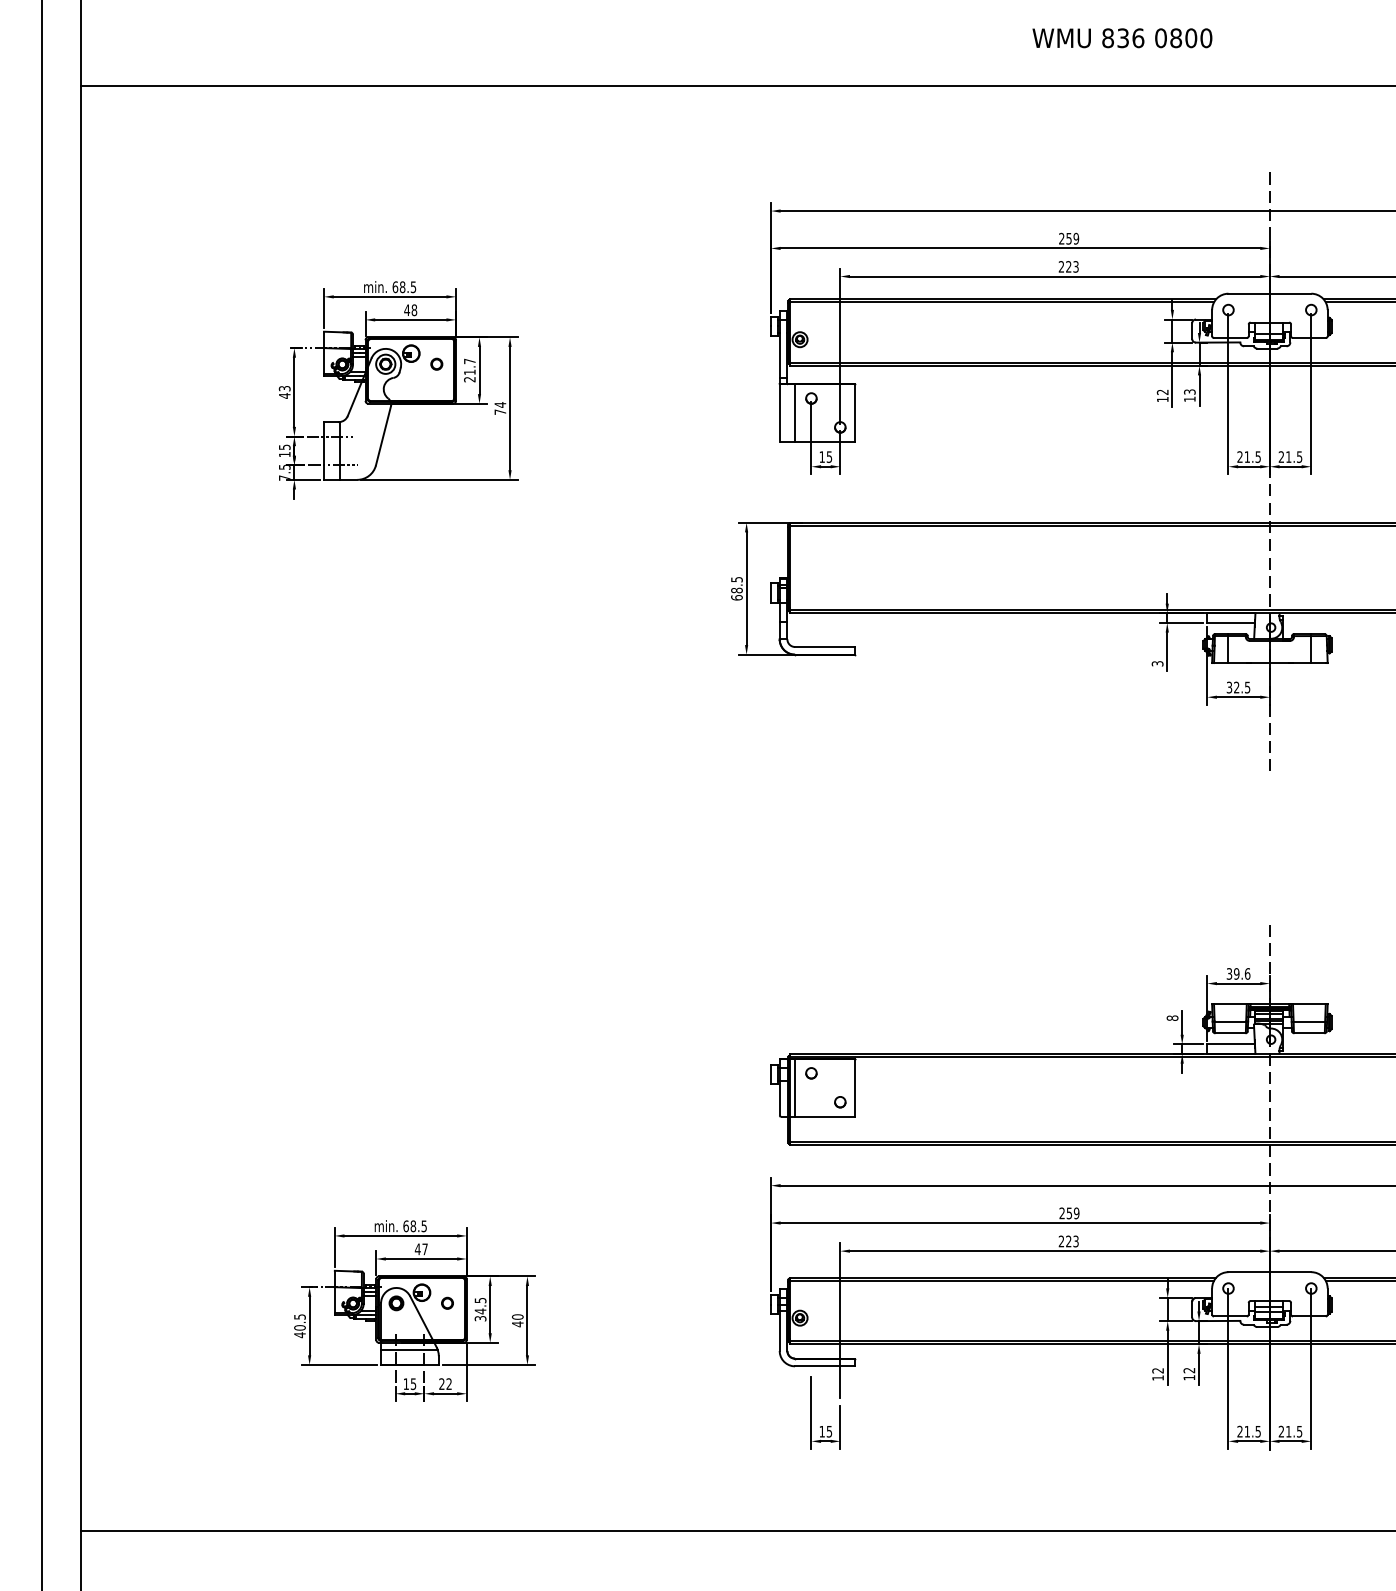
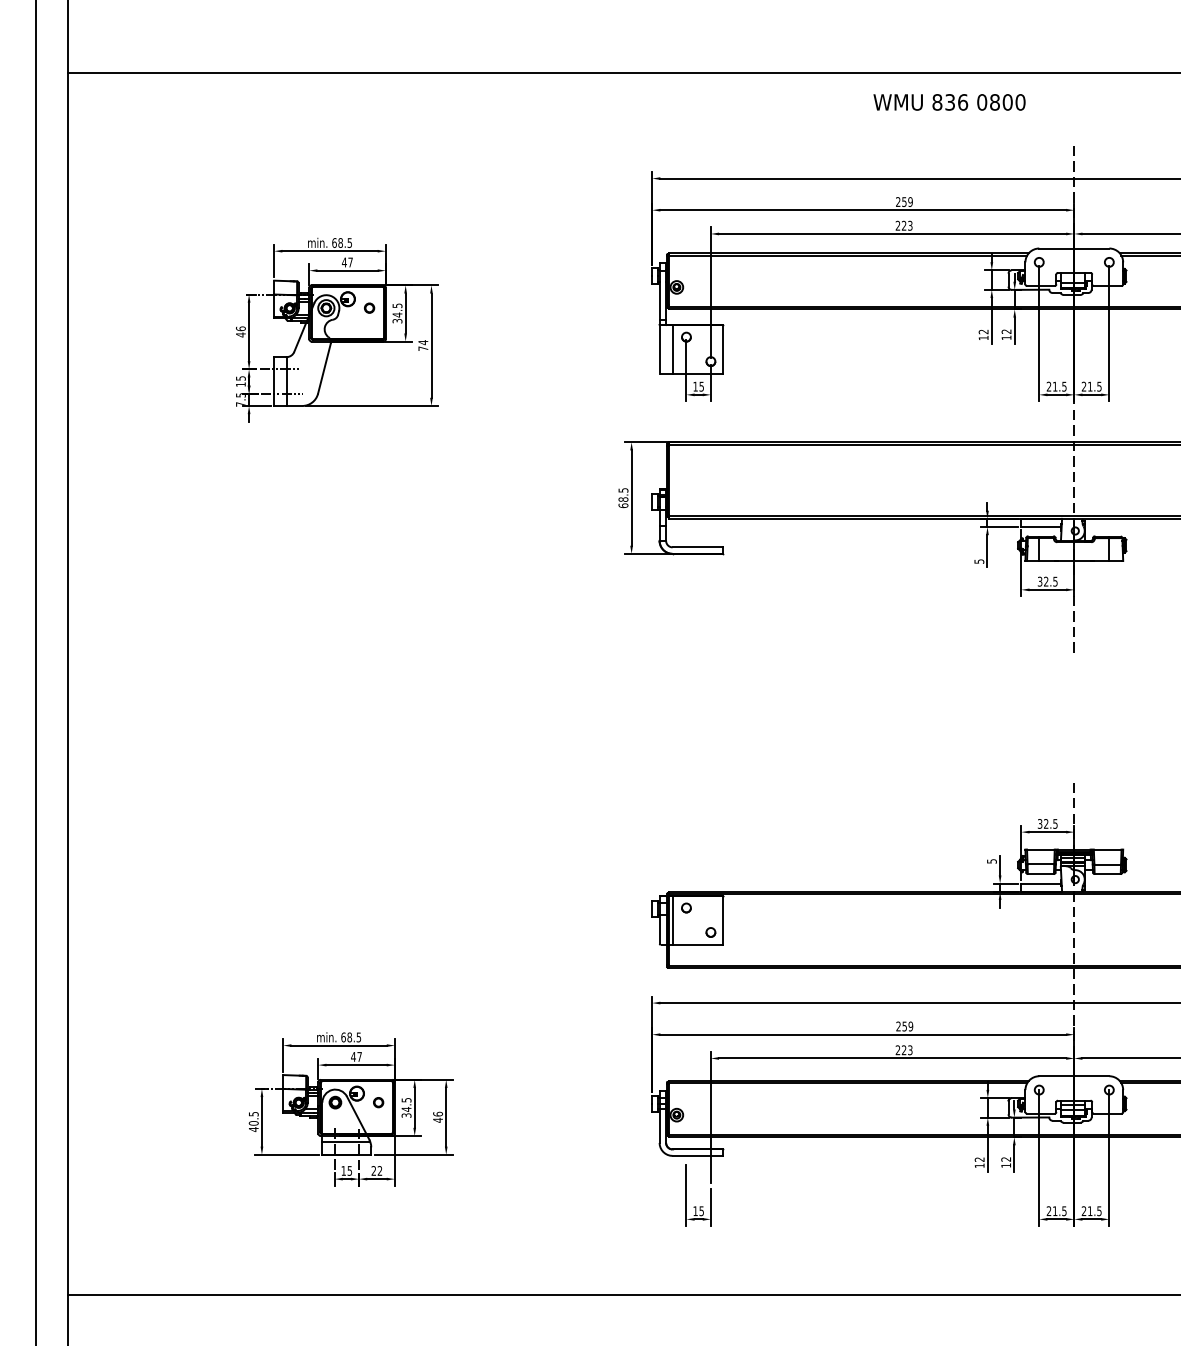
text: (1122, 38) -> (949, 102), moved
text: (414, 310) -> (350, 262), 48 -> 47
text: (469, 370) -> (397, 313), 21.7 -> 34.5
text: (284, 388) -> (240, 328), 43 -> 46
text: (1189, 391) -> (1006, 331), 13 -> 12
text: (1156, 663) -> (978, 561), 3 -> 5
text: (1241, 973) -> (1050, 823), 39.6 -> 32.5
text: (1172, 1018) -> (991, 861), 8 -> 5
text: (517, 1316) -> (437, 1113), 40 -> 46

